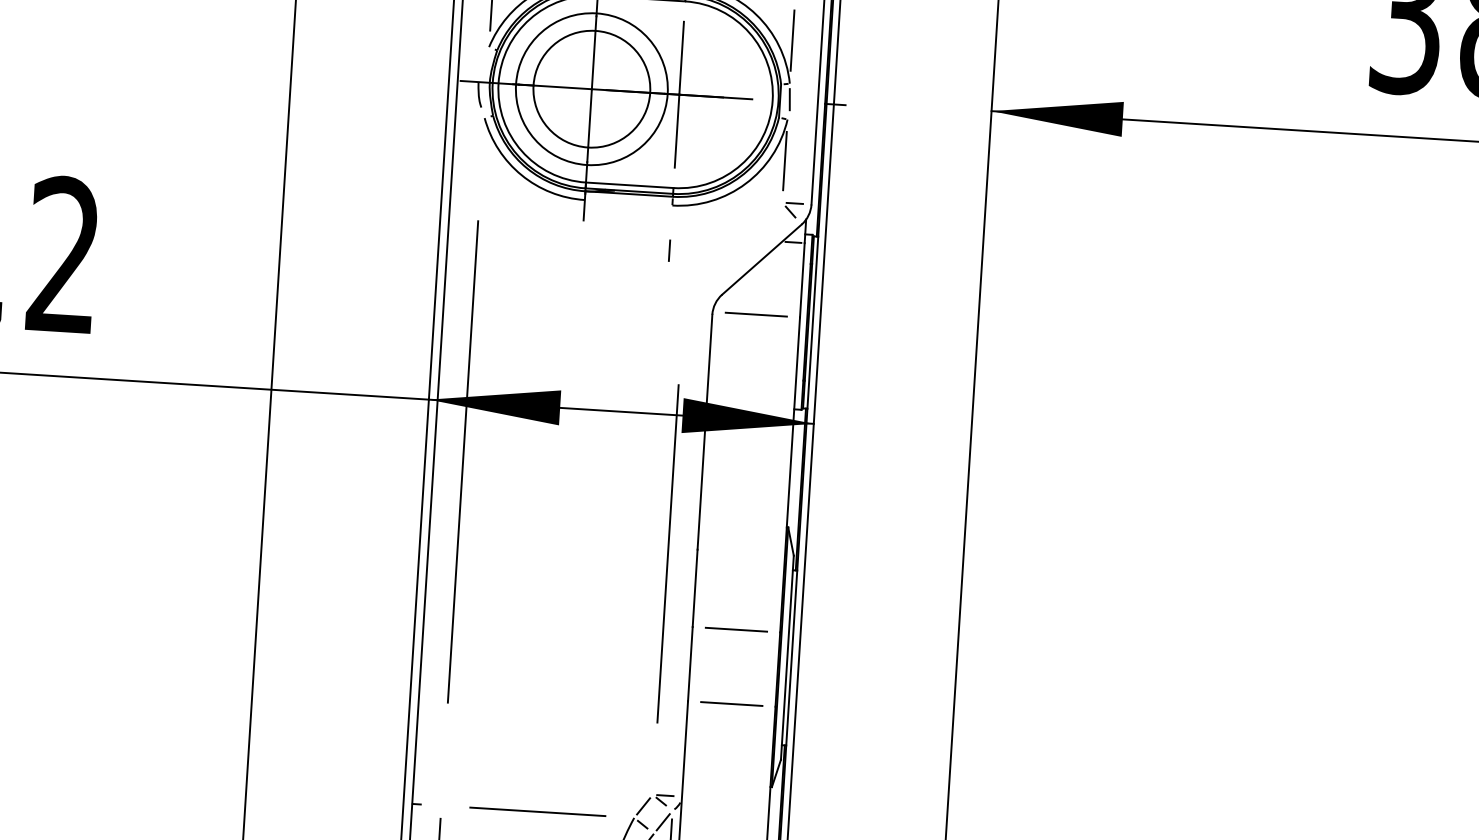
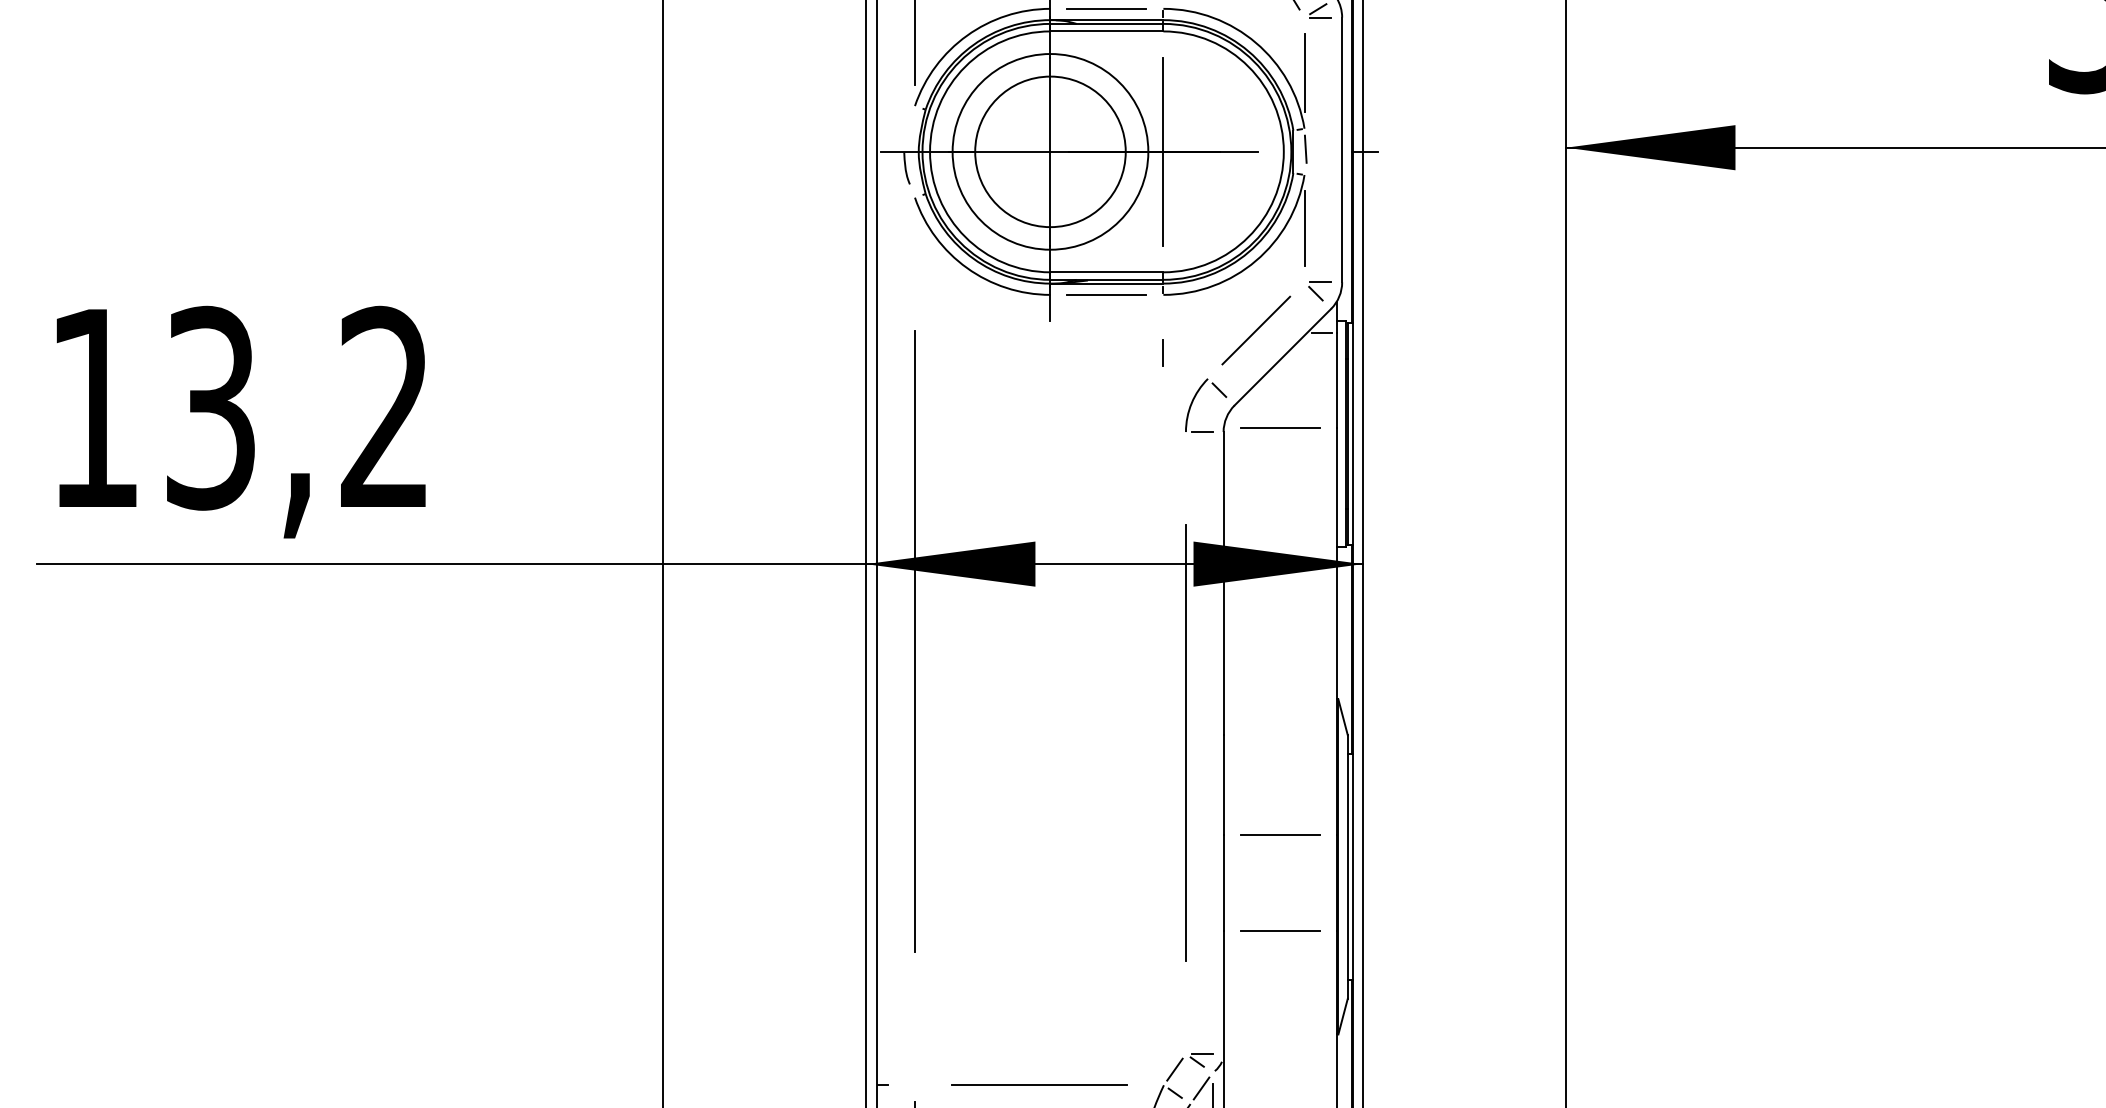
line: (628, 202) -> (1106, 294), added
line: (742, 237) -> (1256, 330), added
part: (690, 290) -> (1193, 402), added

